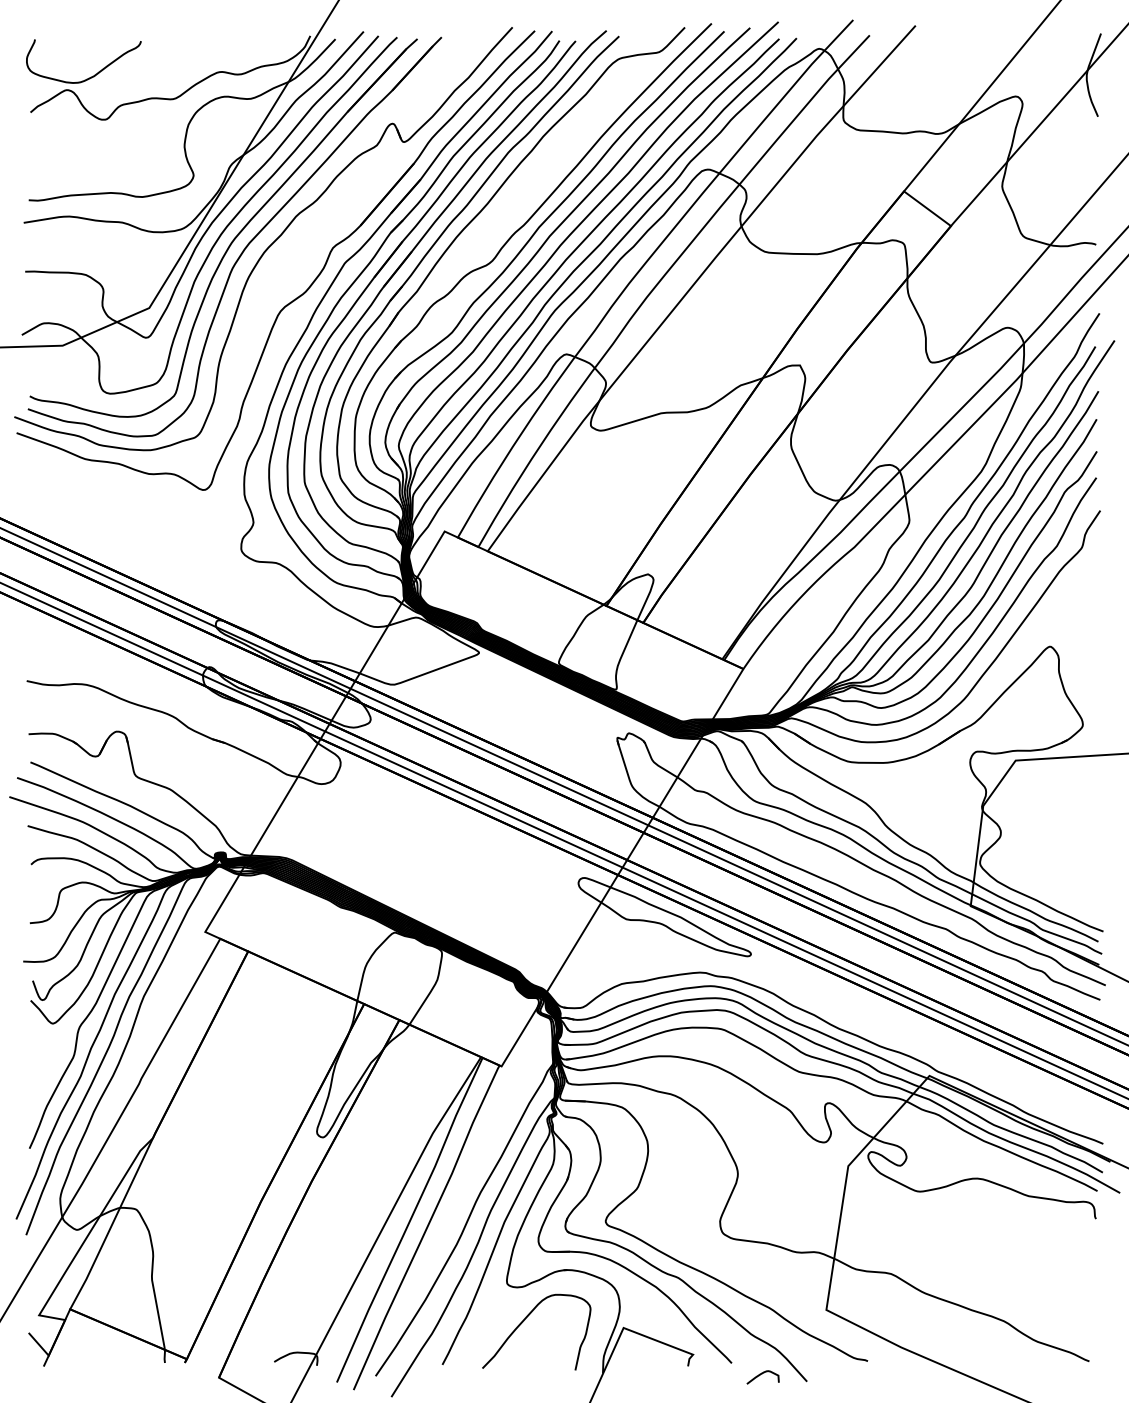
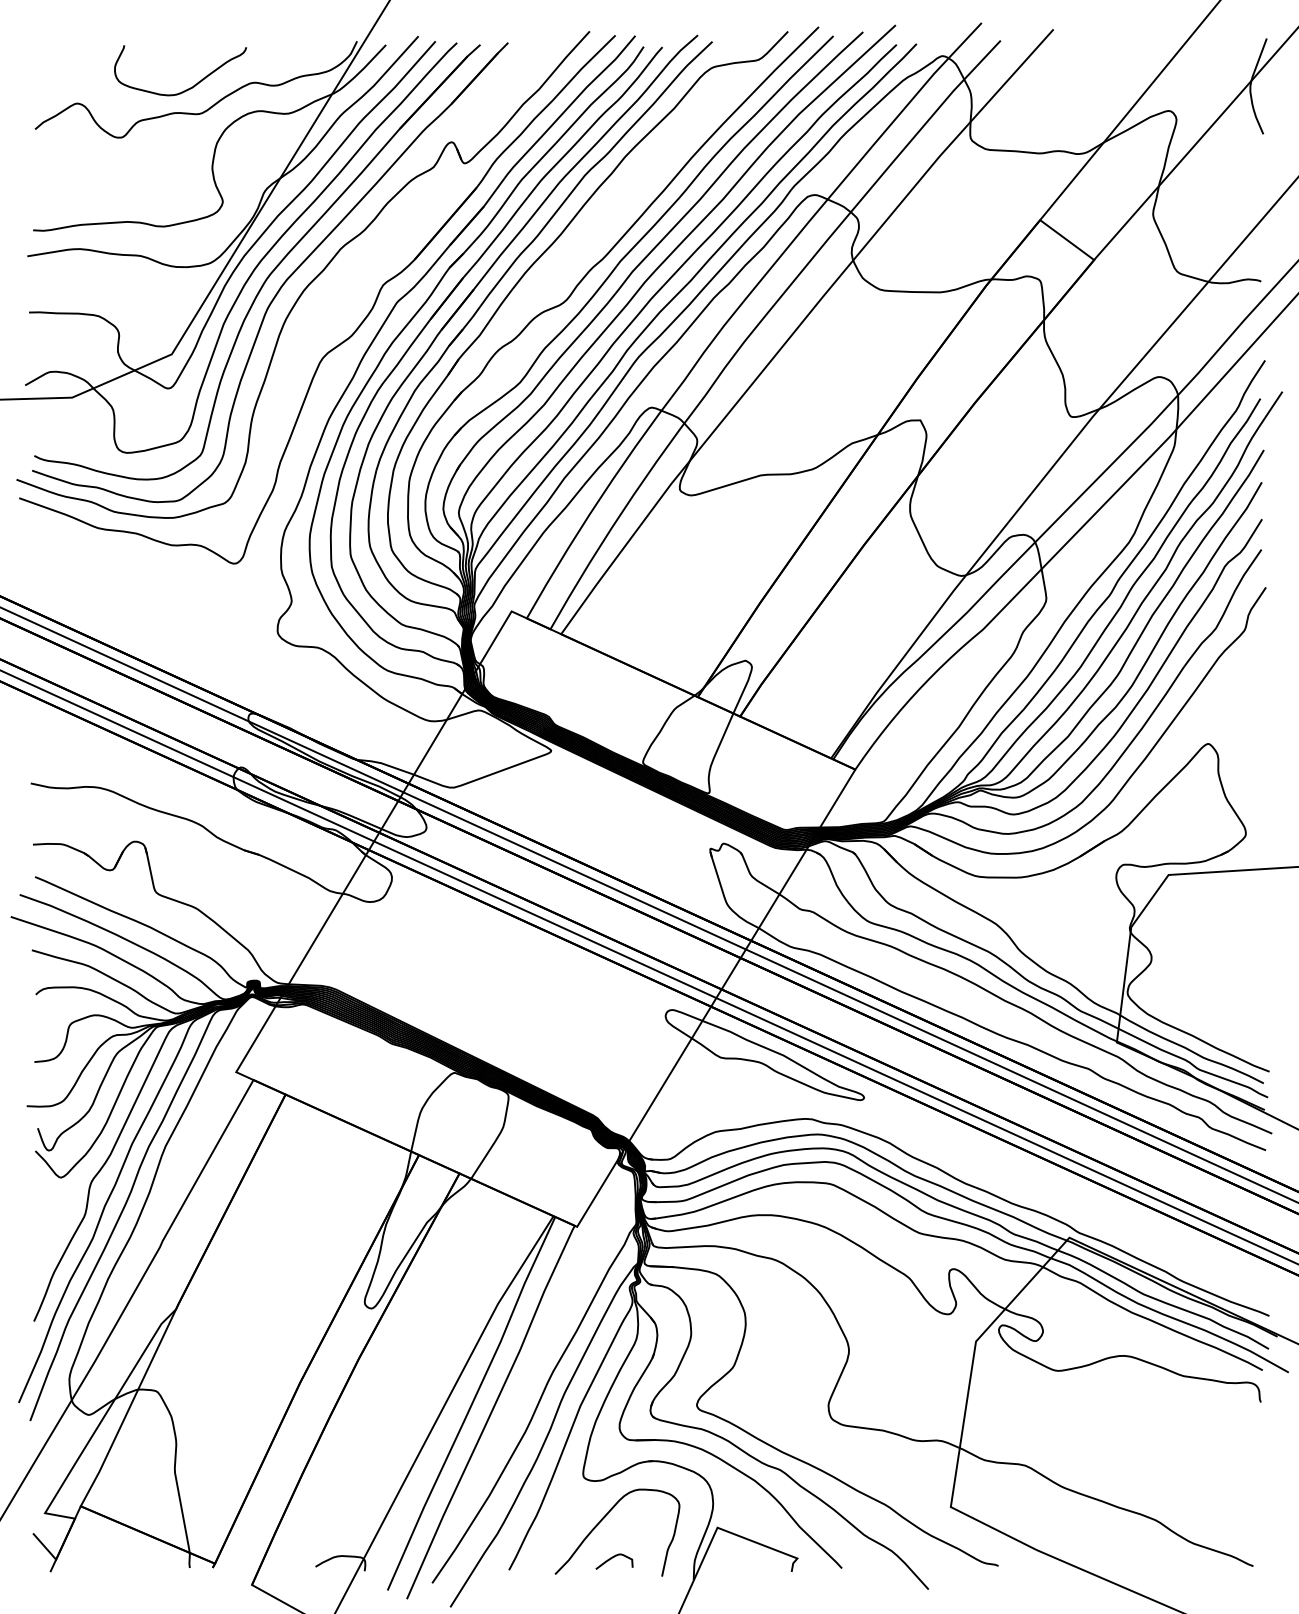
curve: (91, 76) -> (189, 87), moved
curve: (760, 1375) -> (611, 1559), moved

